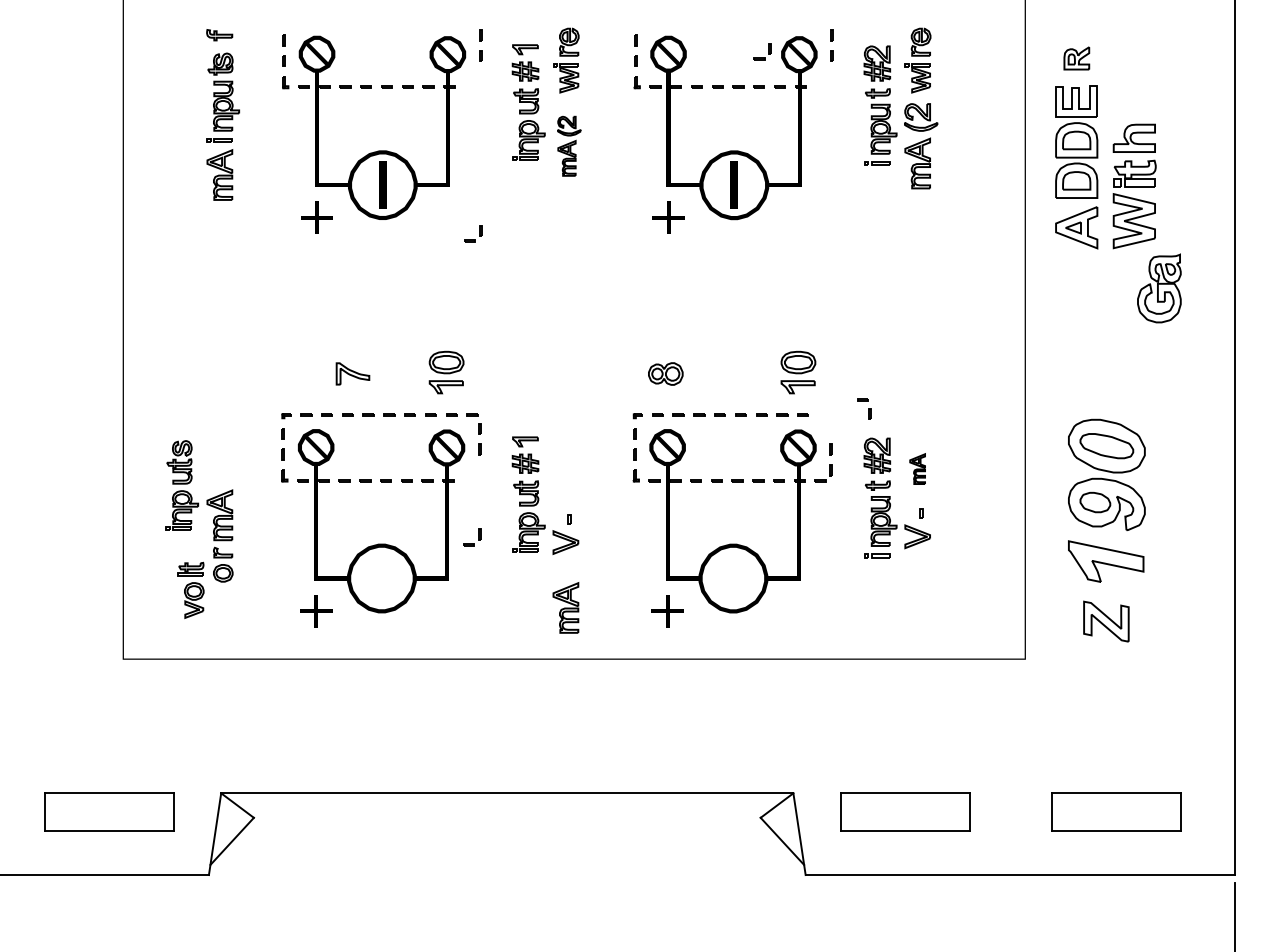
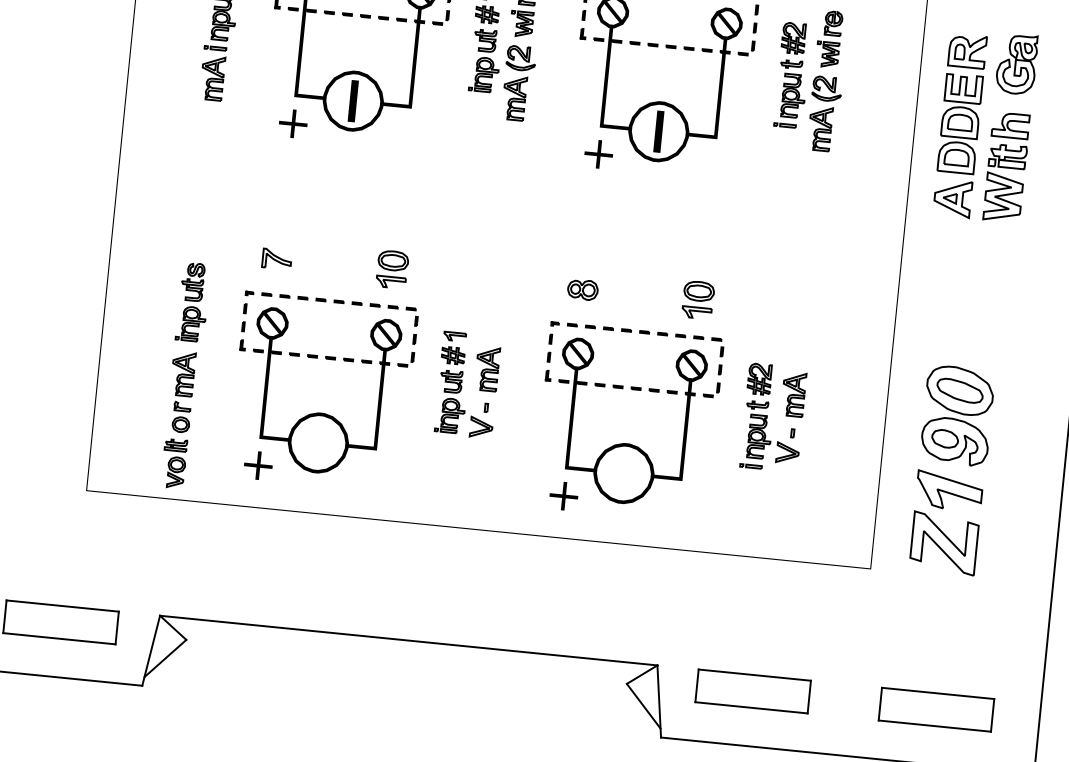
part: (762, 51) -> (746, 47), moved
part: (1076, 58) -> (967, 51), size x1.67
part: (569, 146) -> (518, 83), size x1.43
part: (473, 233) -> (441, 17), moved
part: (1159, 288) -> (1016, 64), moved
part: (352, 373) -> (276, 258), moved
part: (864, 408) -> (717, 346), moved
part: (917, 468) -> (793, 393), size x1.67
part: (182, 485) -> (193, 302), moved
part: (472, 537) -> (406, 359), moved
part: (190, 590) -> (173, 463), moved
part: (565, 607) -> (487, 368), moved
part: (1106, 621) -> (944, 543), size x1.67

